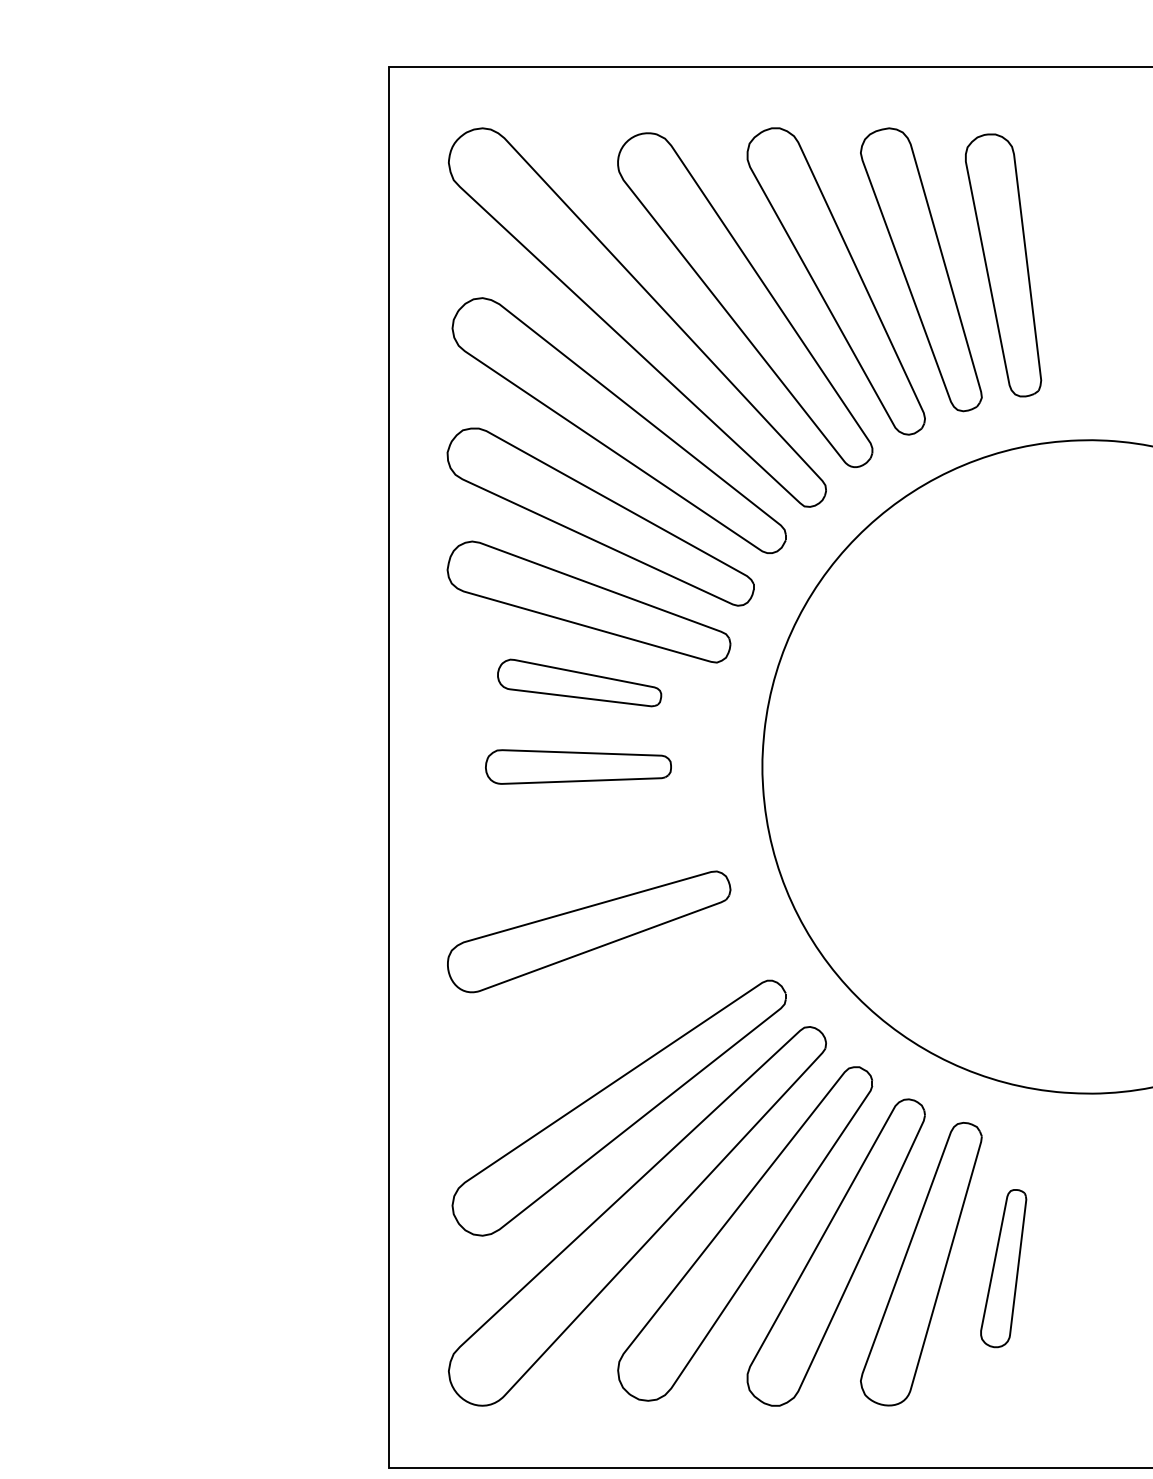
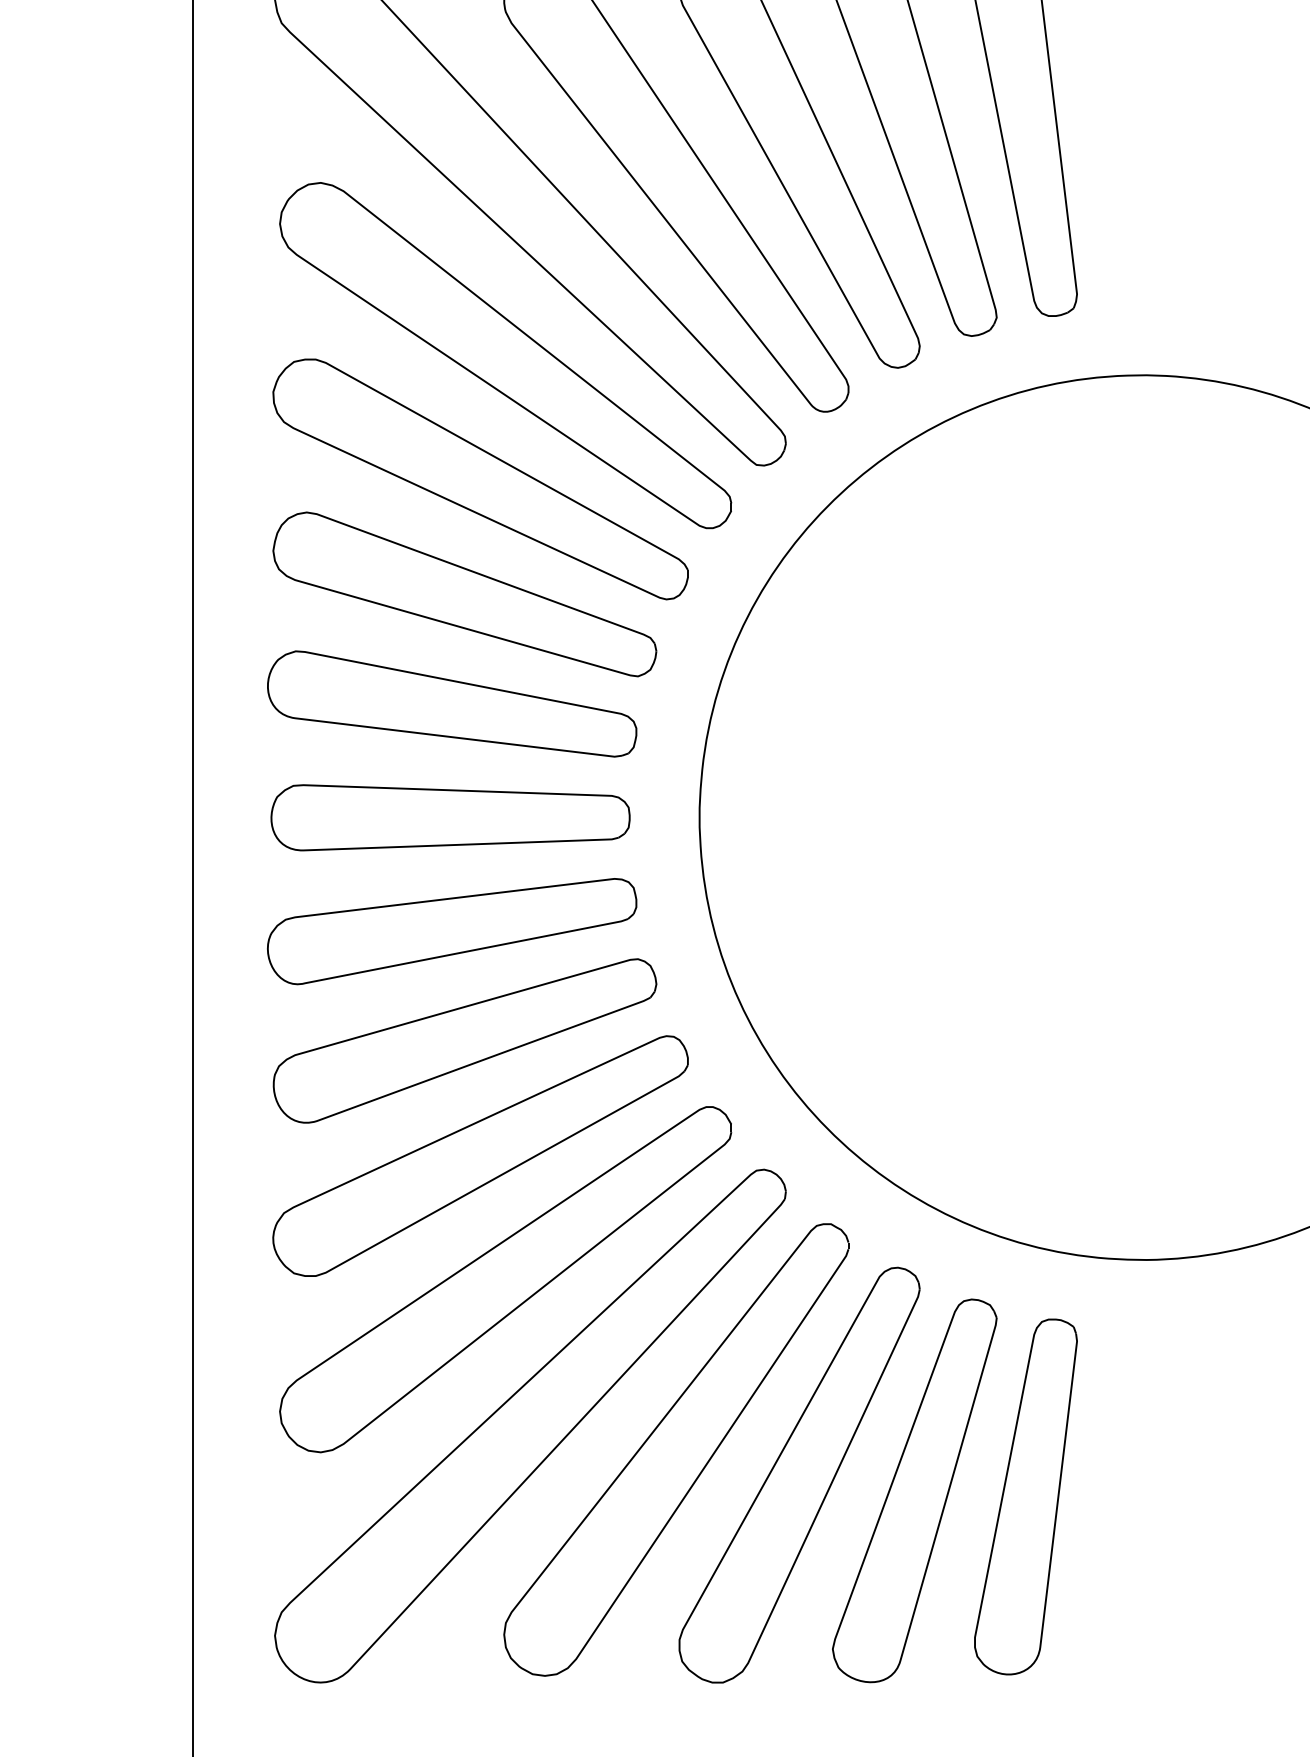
part: (579, 682) -> (451, 703), size x1.67
part: (578, 766) -> (450, 817), size x1.43
part: (579, 850) -> (451, 930), added
part: (600, 1016) -> (480, 1155), added
part: (1003, 1268) -> (1025, 1496), size x1.67

